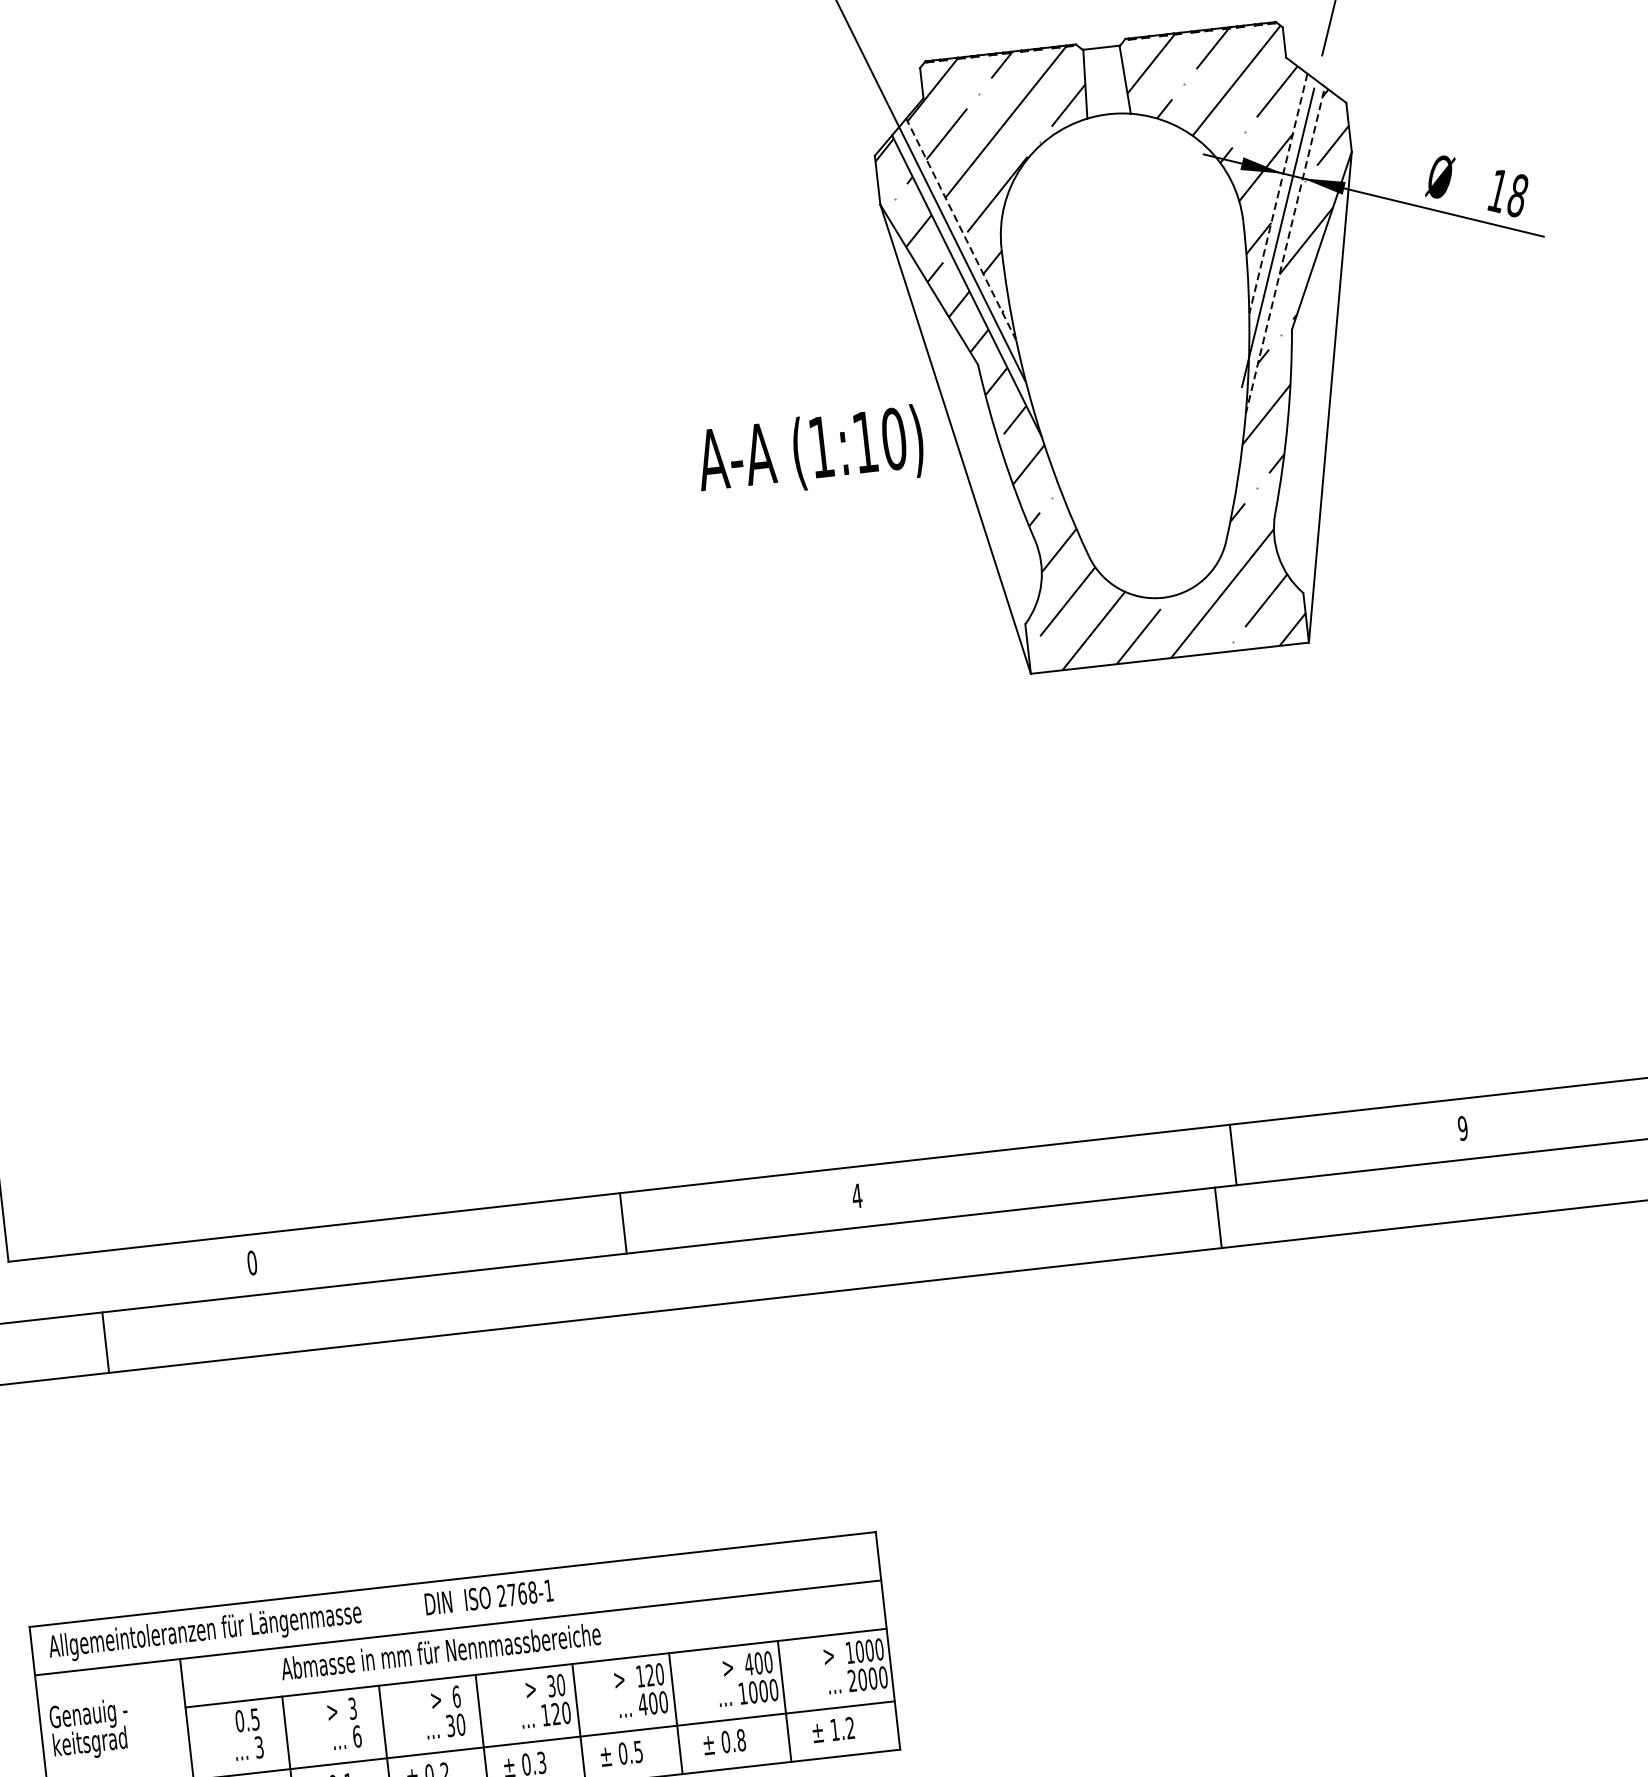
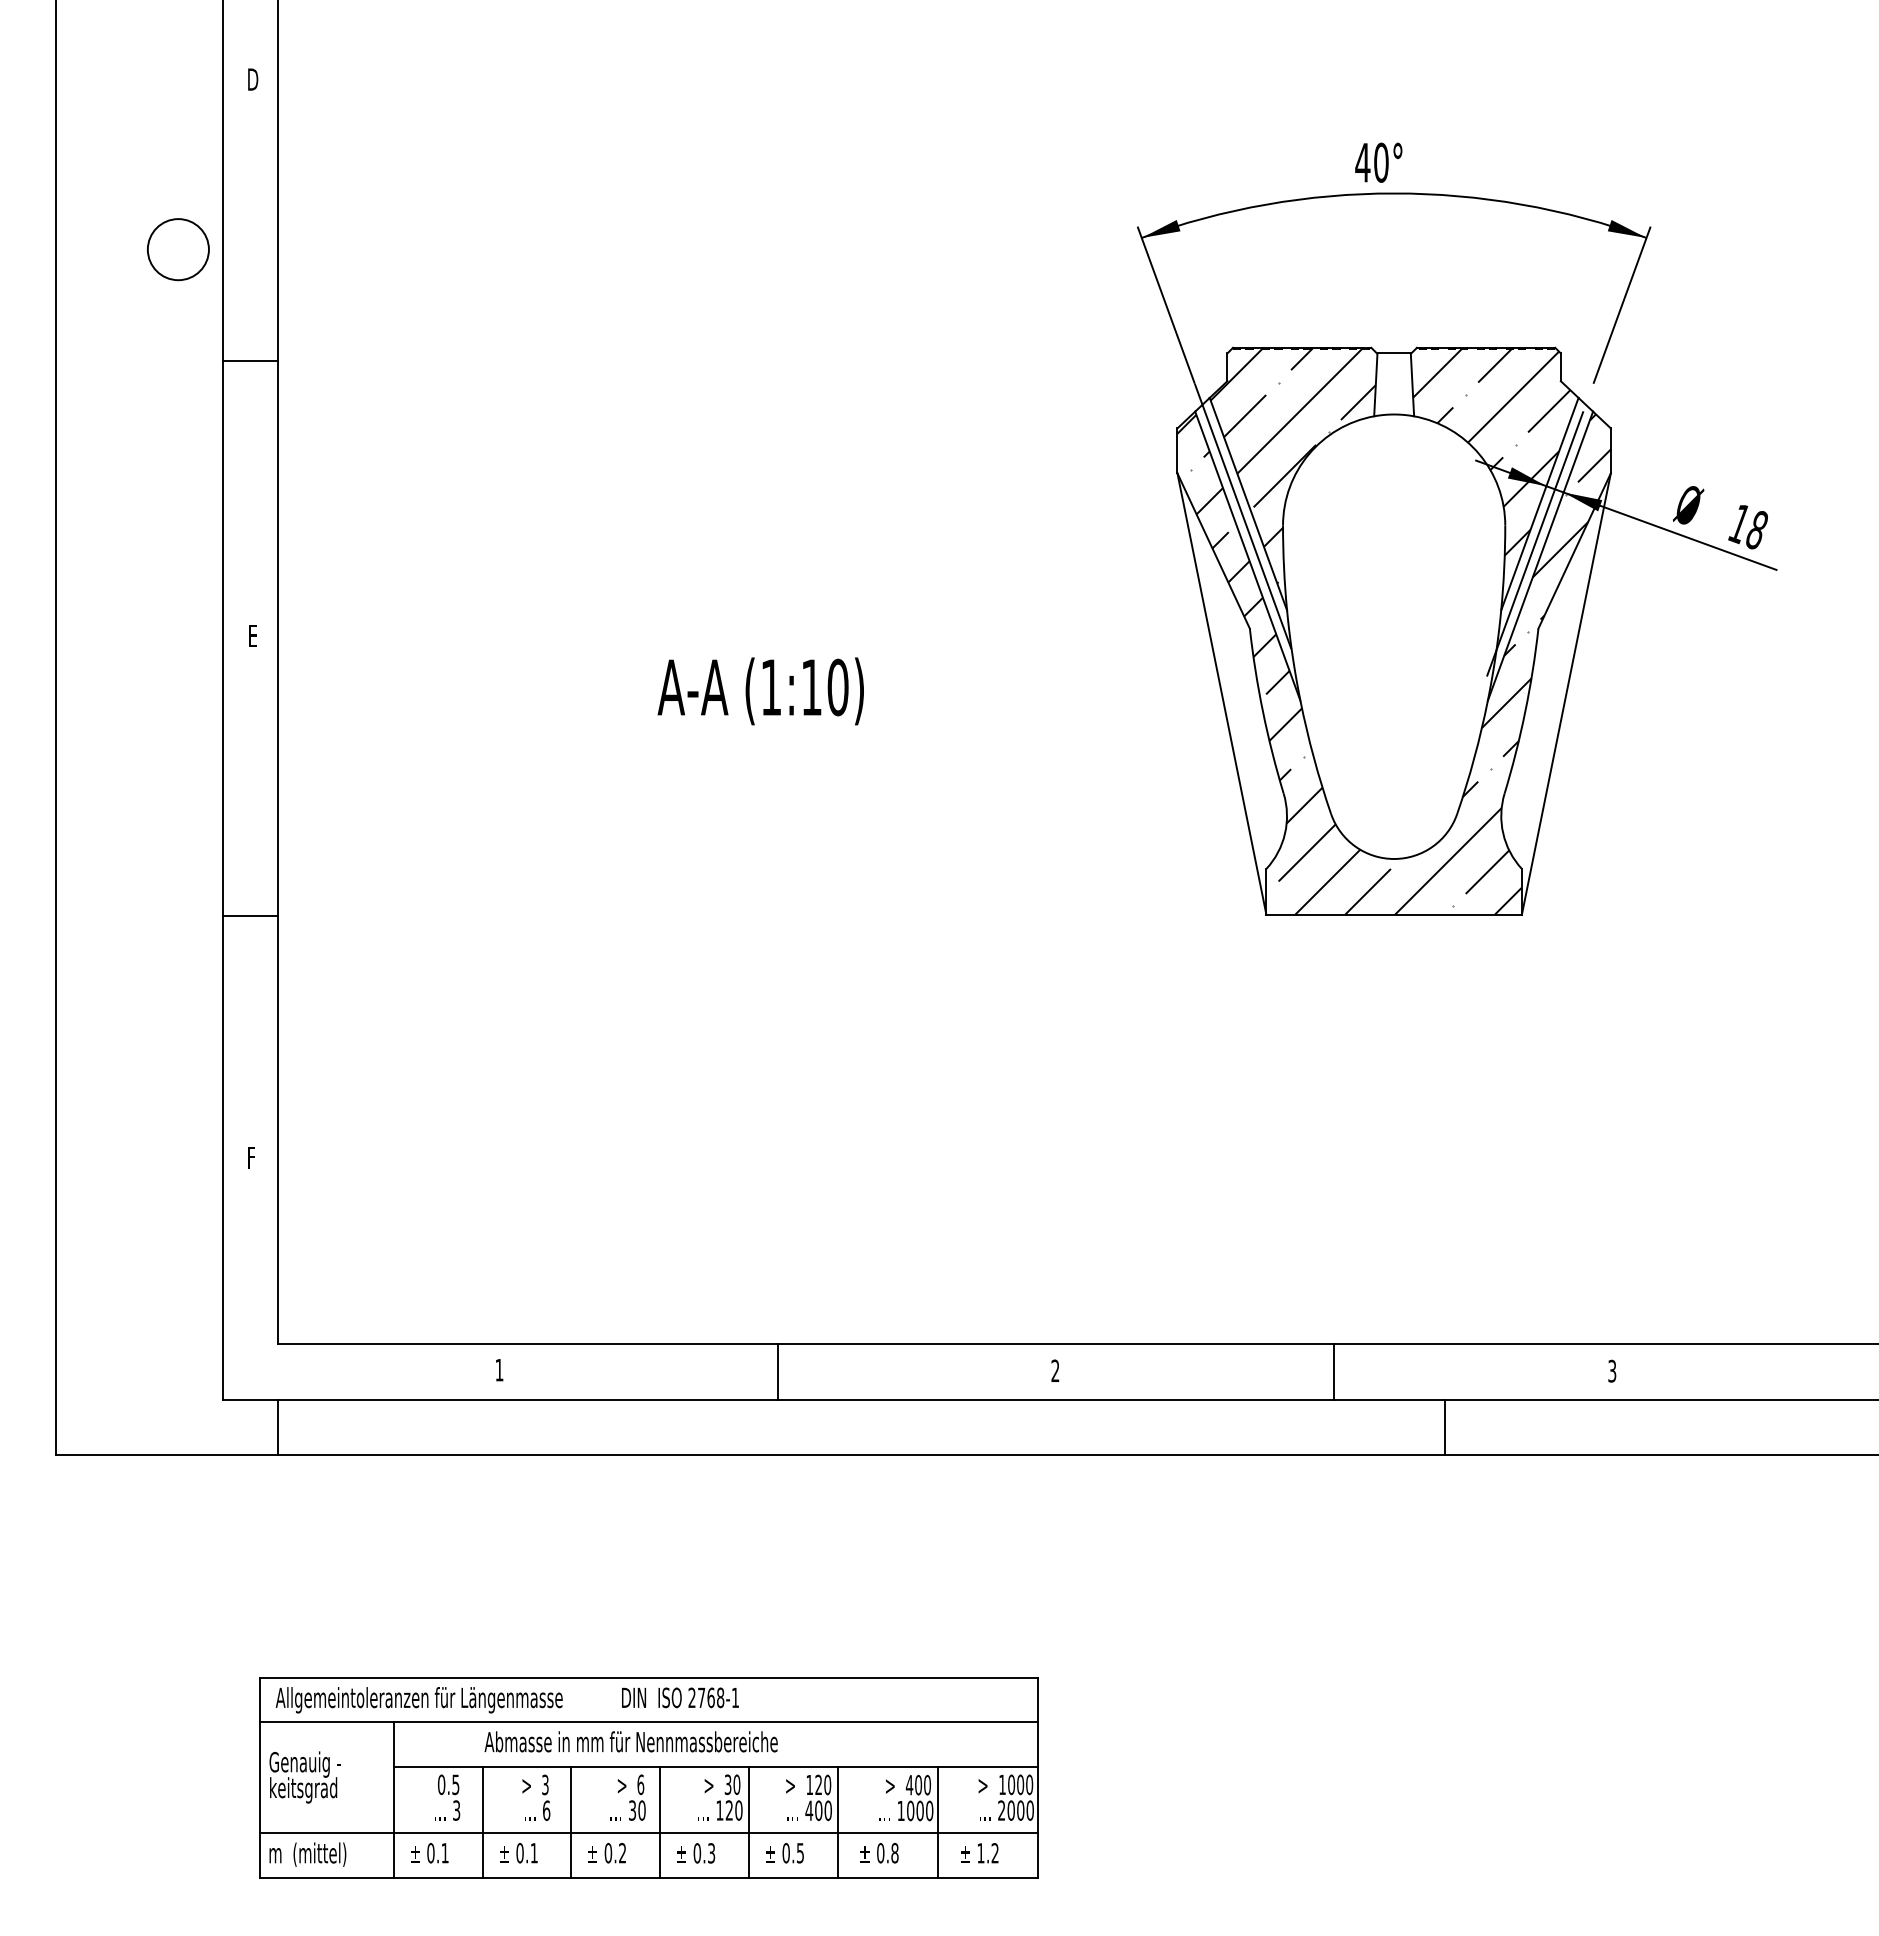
line: (1277, 194) -> (1539, 504), dashed -> solid
line: (961, 228) -> (1248, 503), dashed -> solid
line: (1285, 250) -> (1540, 556), dashed -> solid
text: (810, 452) -> (760, 691), moved
text: (1463, 1128) -> (1612, 1371), 9 -> 3
line: (1233, 1154) -> (1334, 1371), moved
text: (857, 1195) -> (1055, 1370), 4 -> 2
line: (1218, 1217) -> (1445, 1427), moved
line: (623, 1222) -> (778, 1371), moved
text: (252, 1262) -> (499, 1369), 0 -> 1
line: (105, 1342) -> (278, 1427), moved

